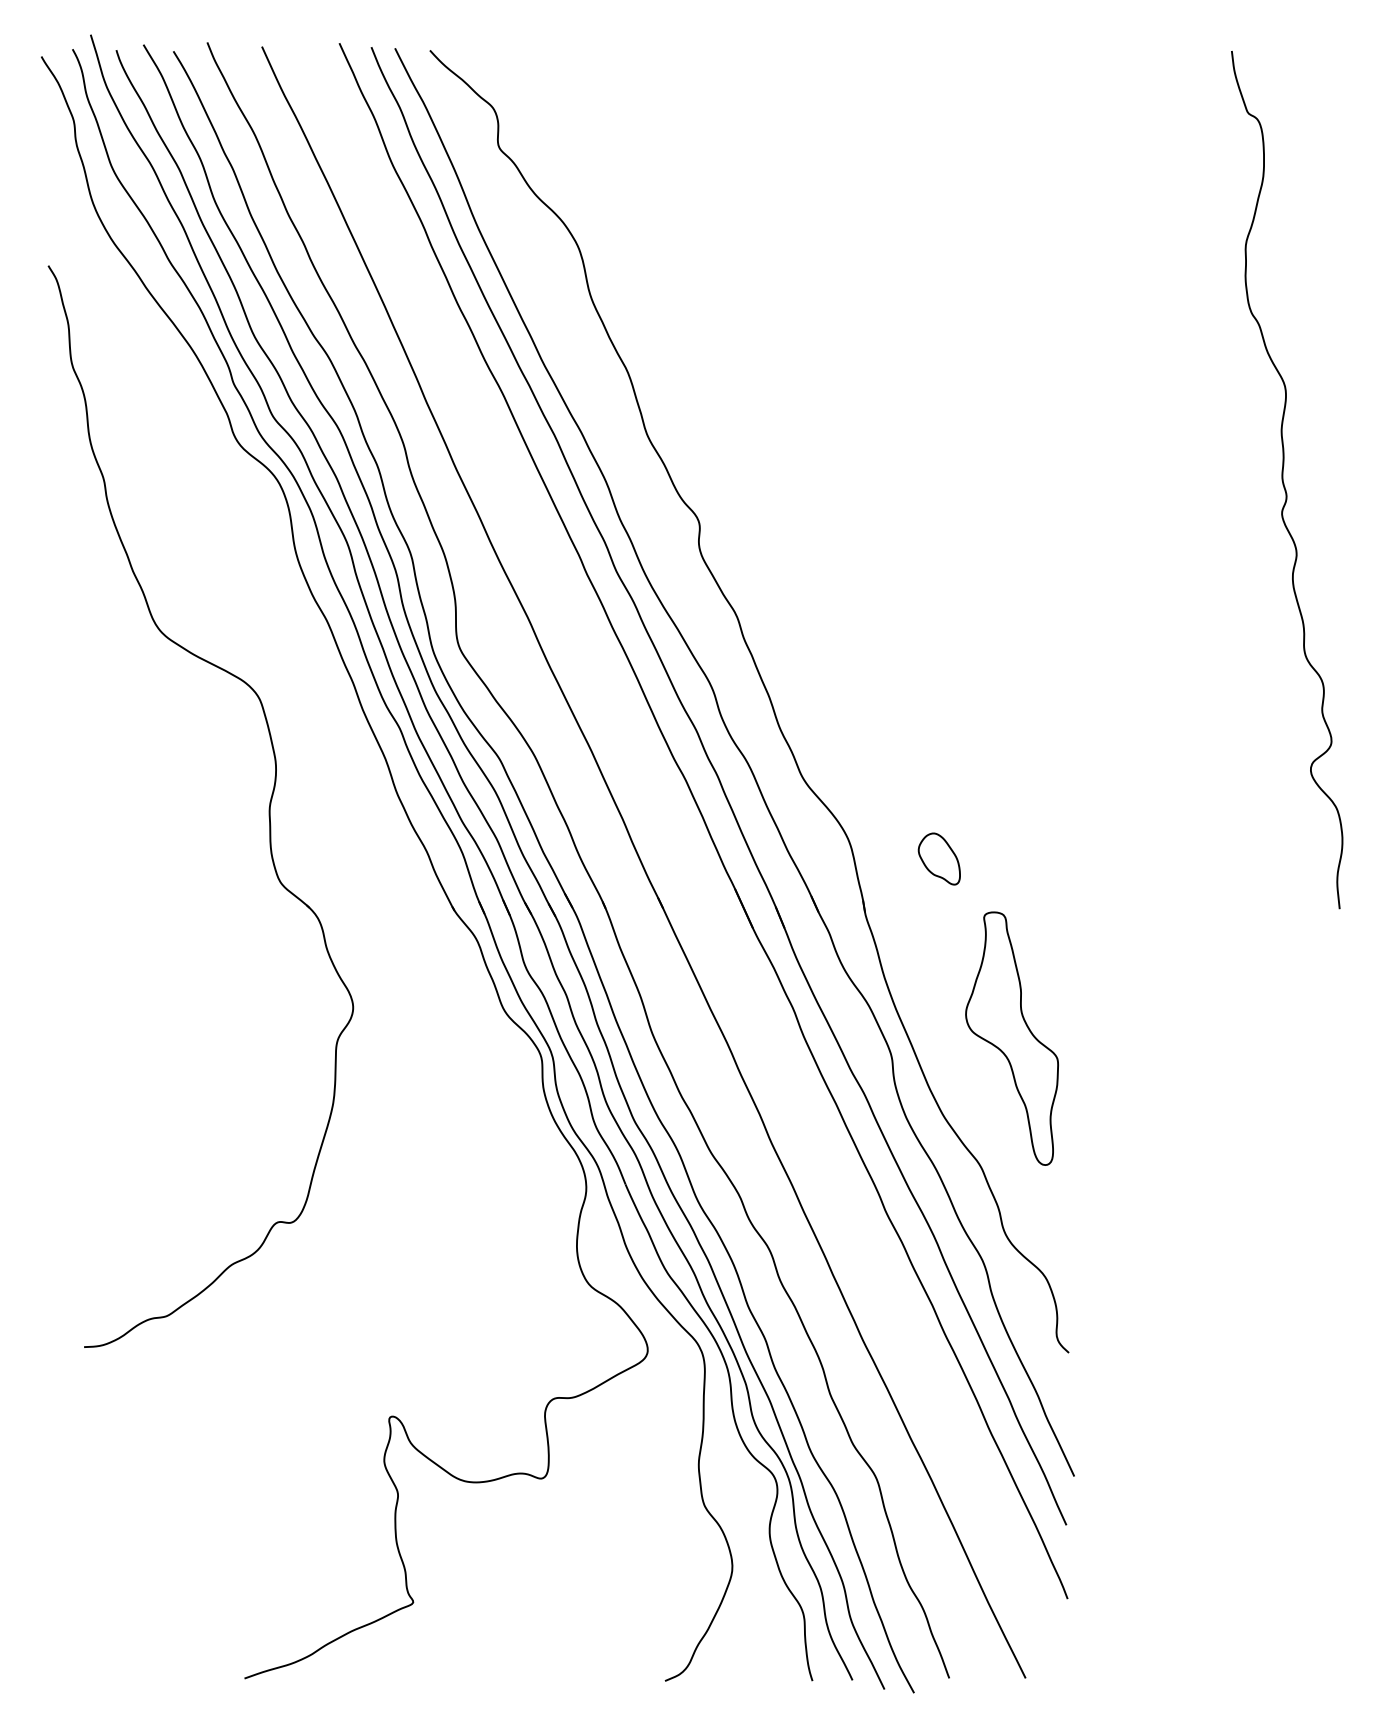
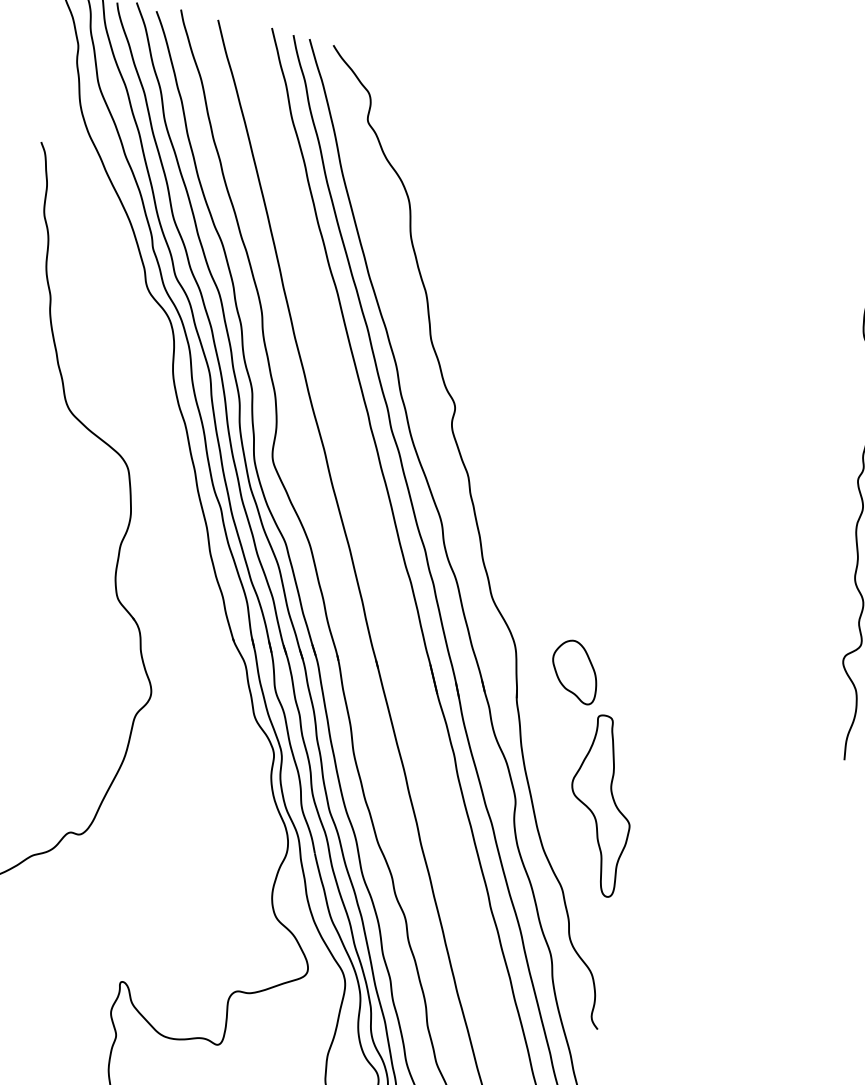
part: (939, 858) -> (575, 671), size x1.67

